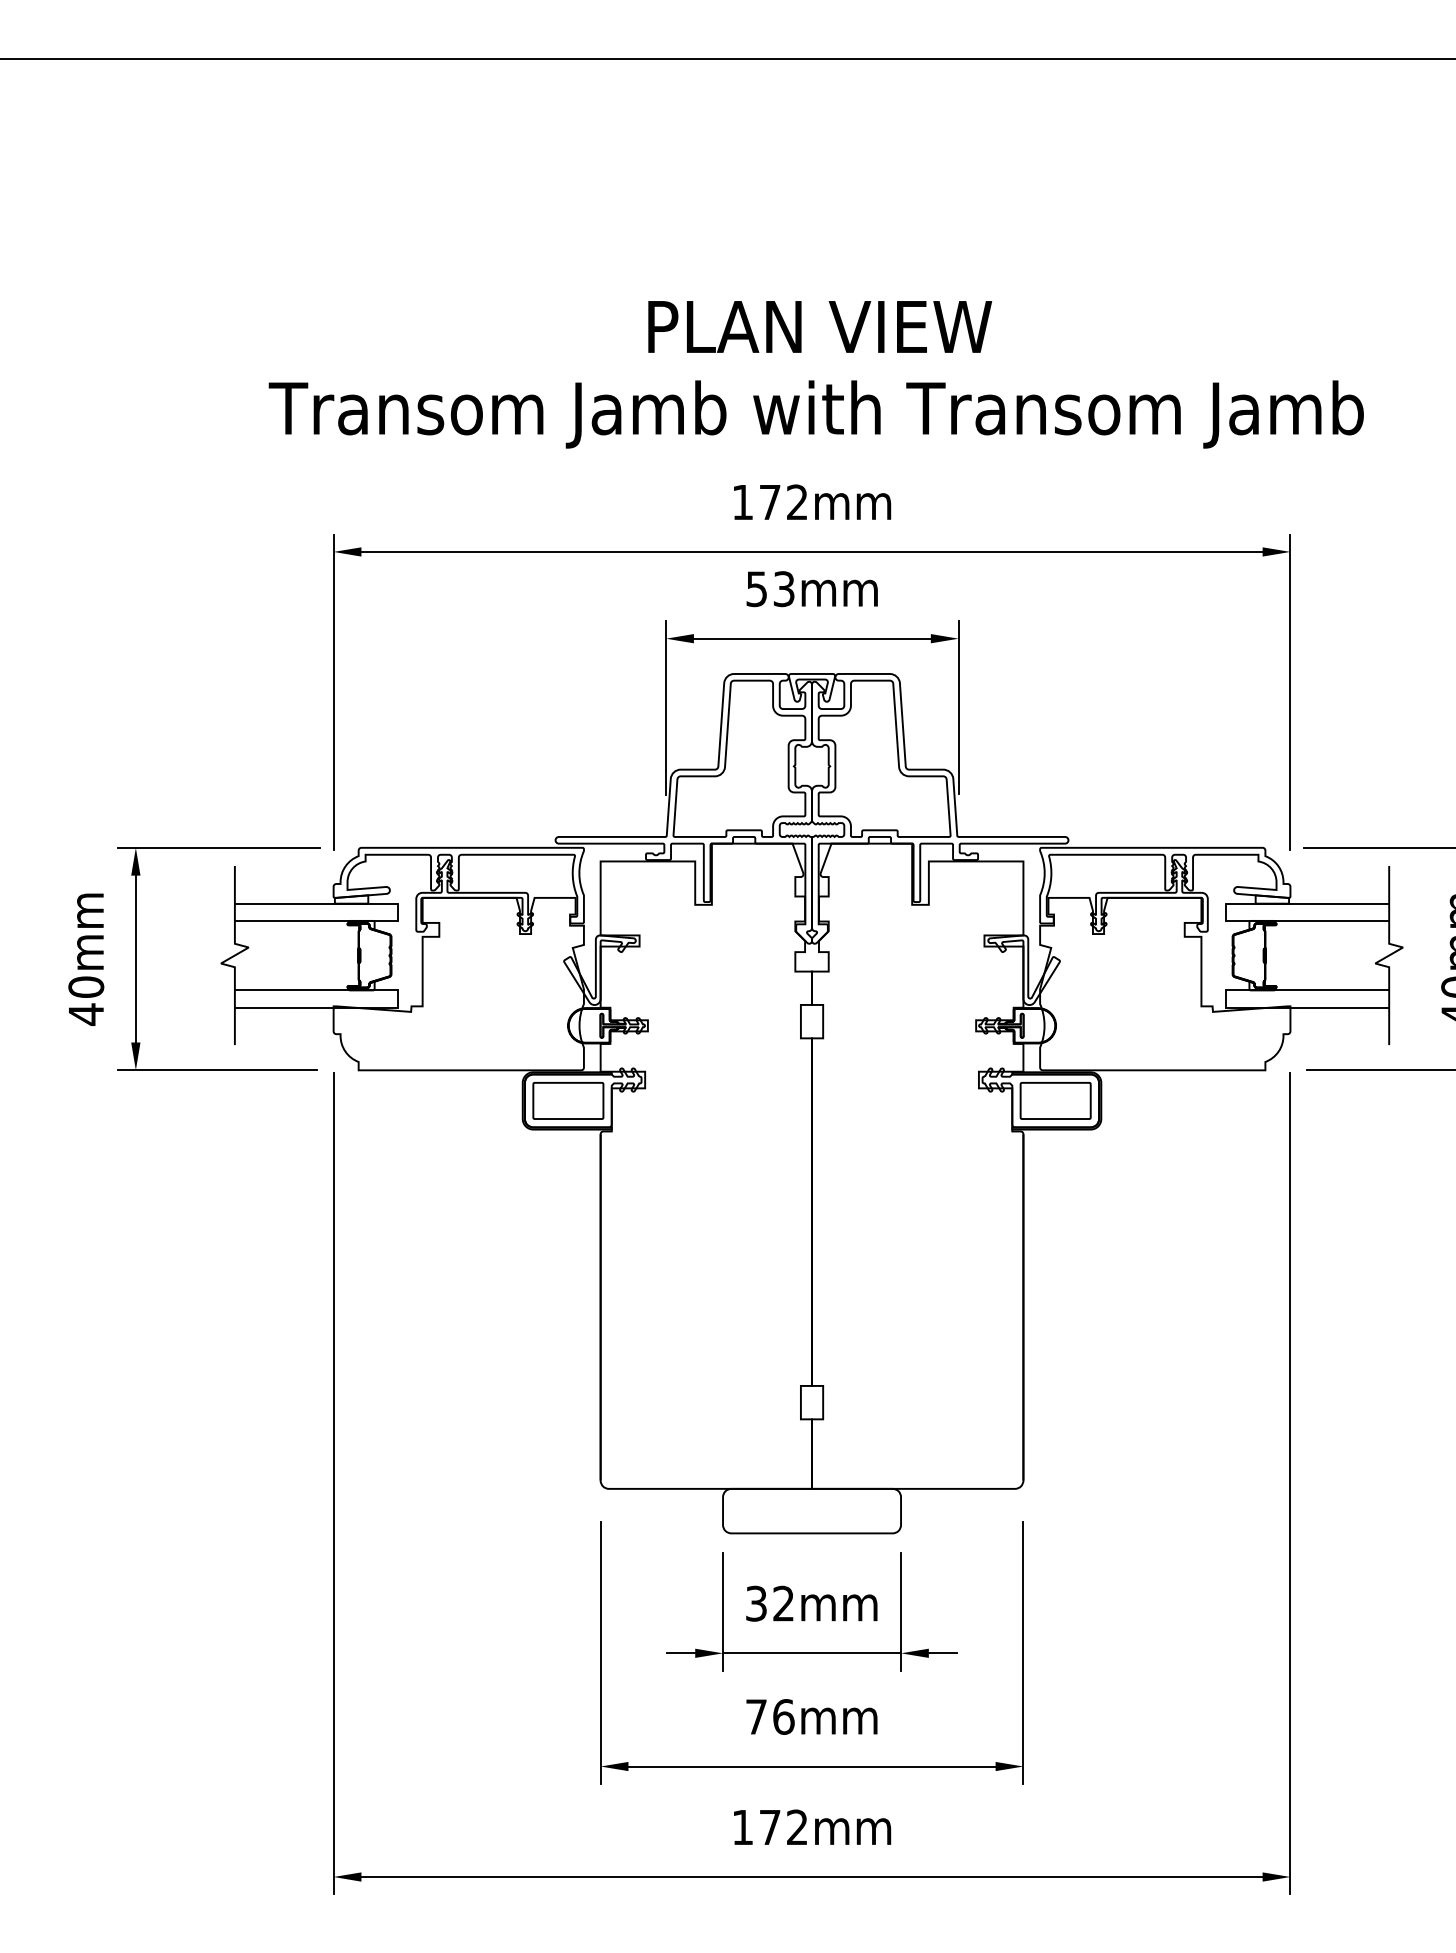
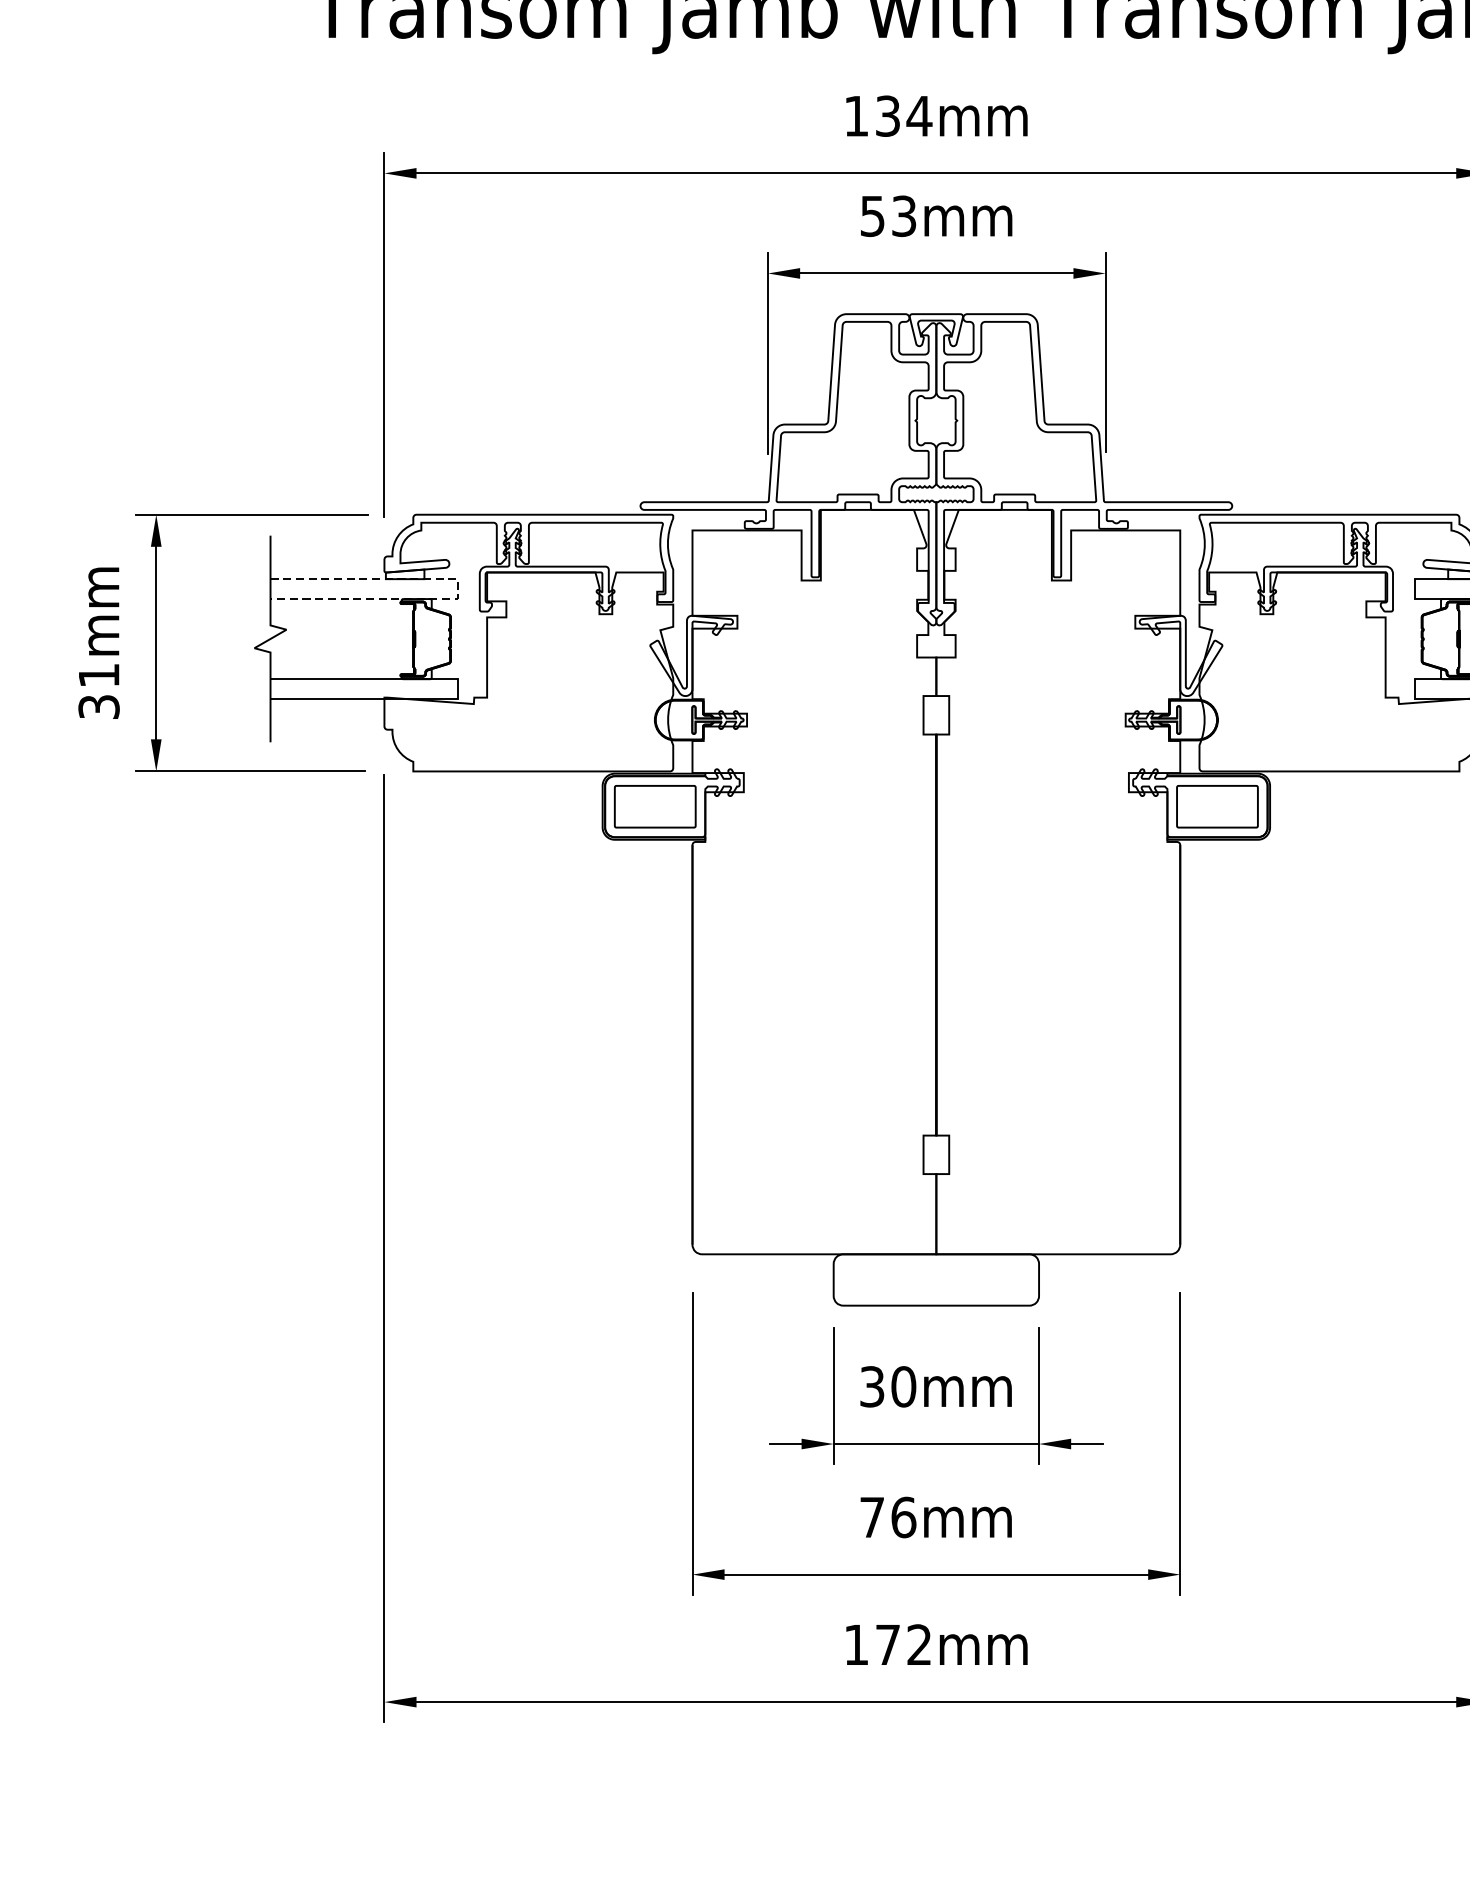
text: (783, 502) -> (903, 116), 172mm -> 134mm
line: (397, 912) -> (458, 589), solid -> dashed
text: (86, 1000) -> (99, 690), 40mm -> 31mm
text: (783, 1603) -> (903, 1386), 32mm -> 30mm

